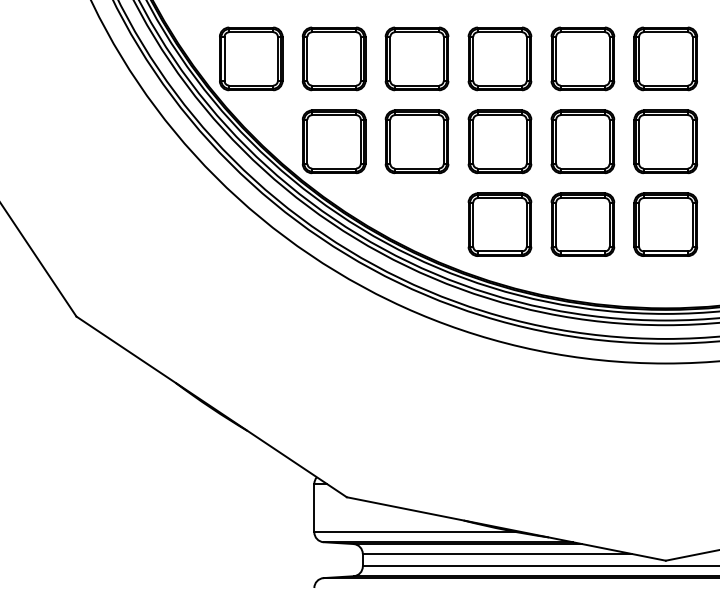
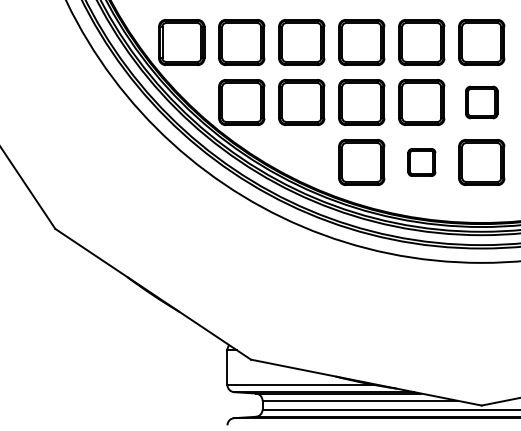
part: (665, 141) -> (481, 102), size x0.7
part: (582, 224) -> (421, 162), size x0.6

